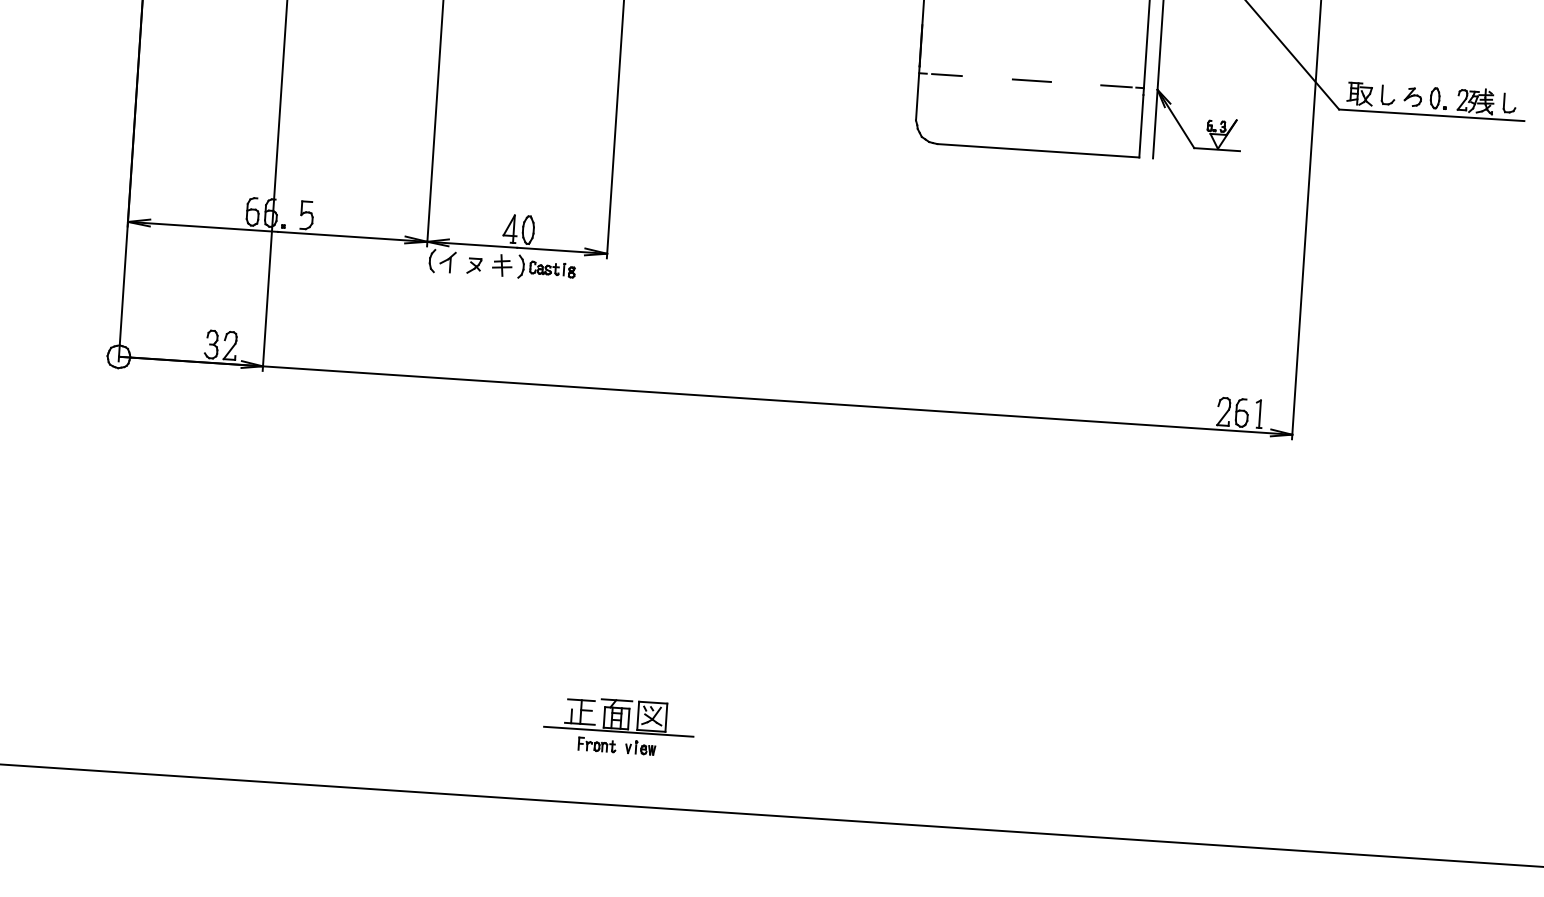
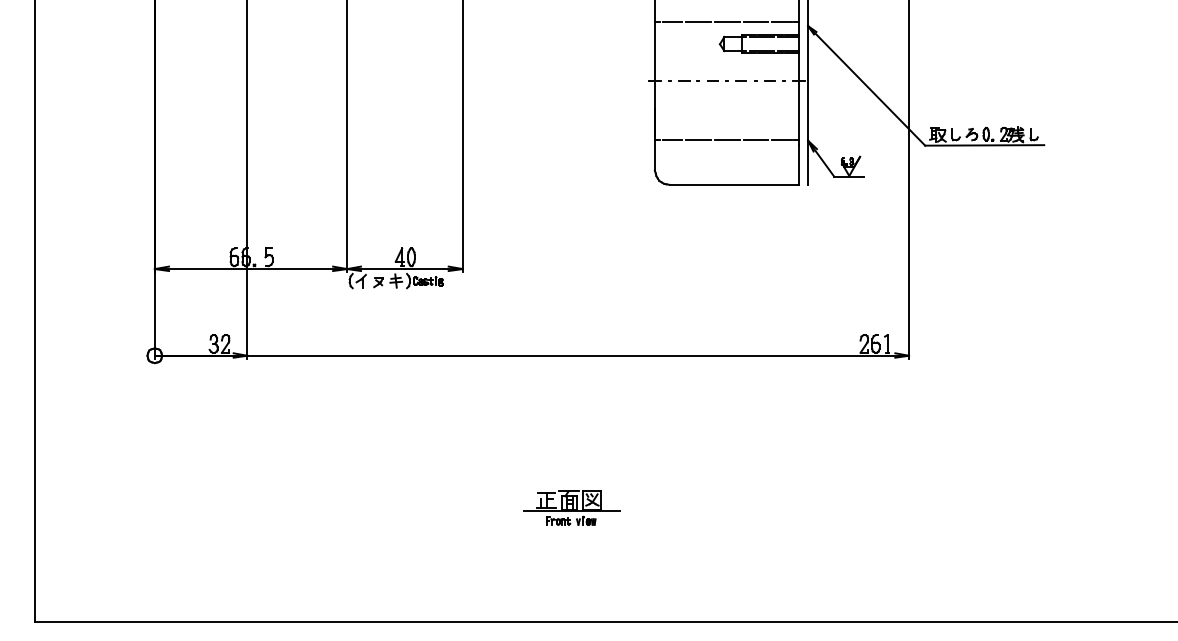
line: (987, 78) -> (698, 140), added
line: (1075, 83) -> (755, 140), added
part: (619, 725) -> (571, 507), moved

